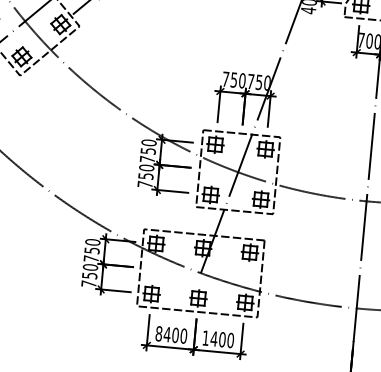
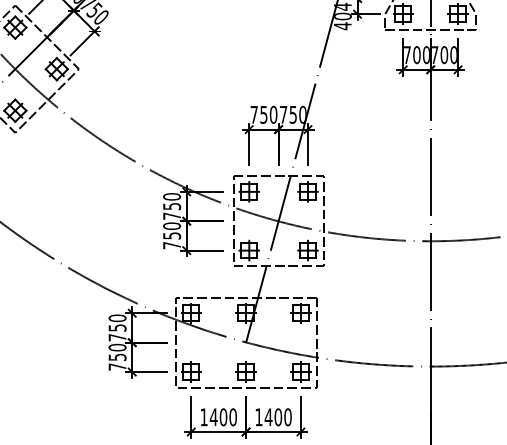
text: (158, 333) -> (203, 417), 8400 -> 1400

